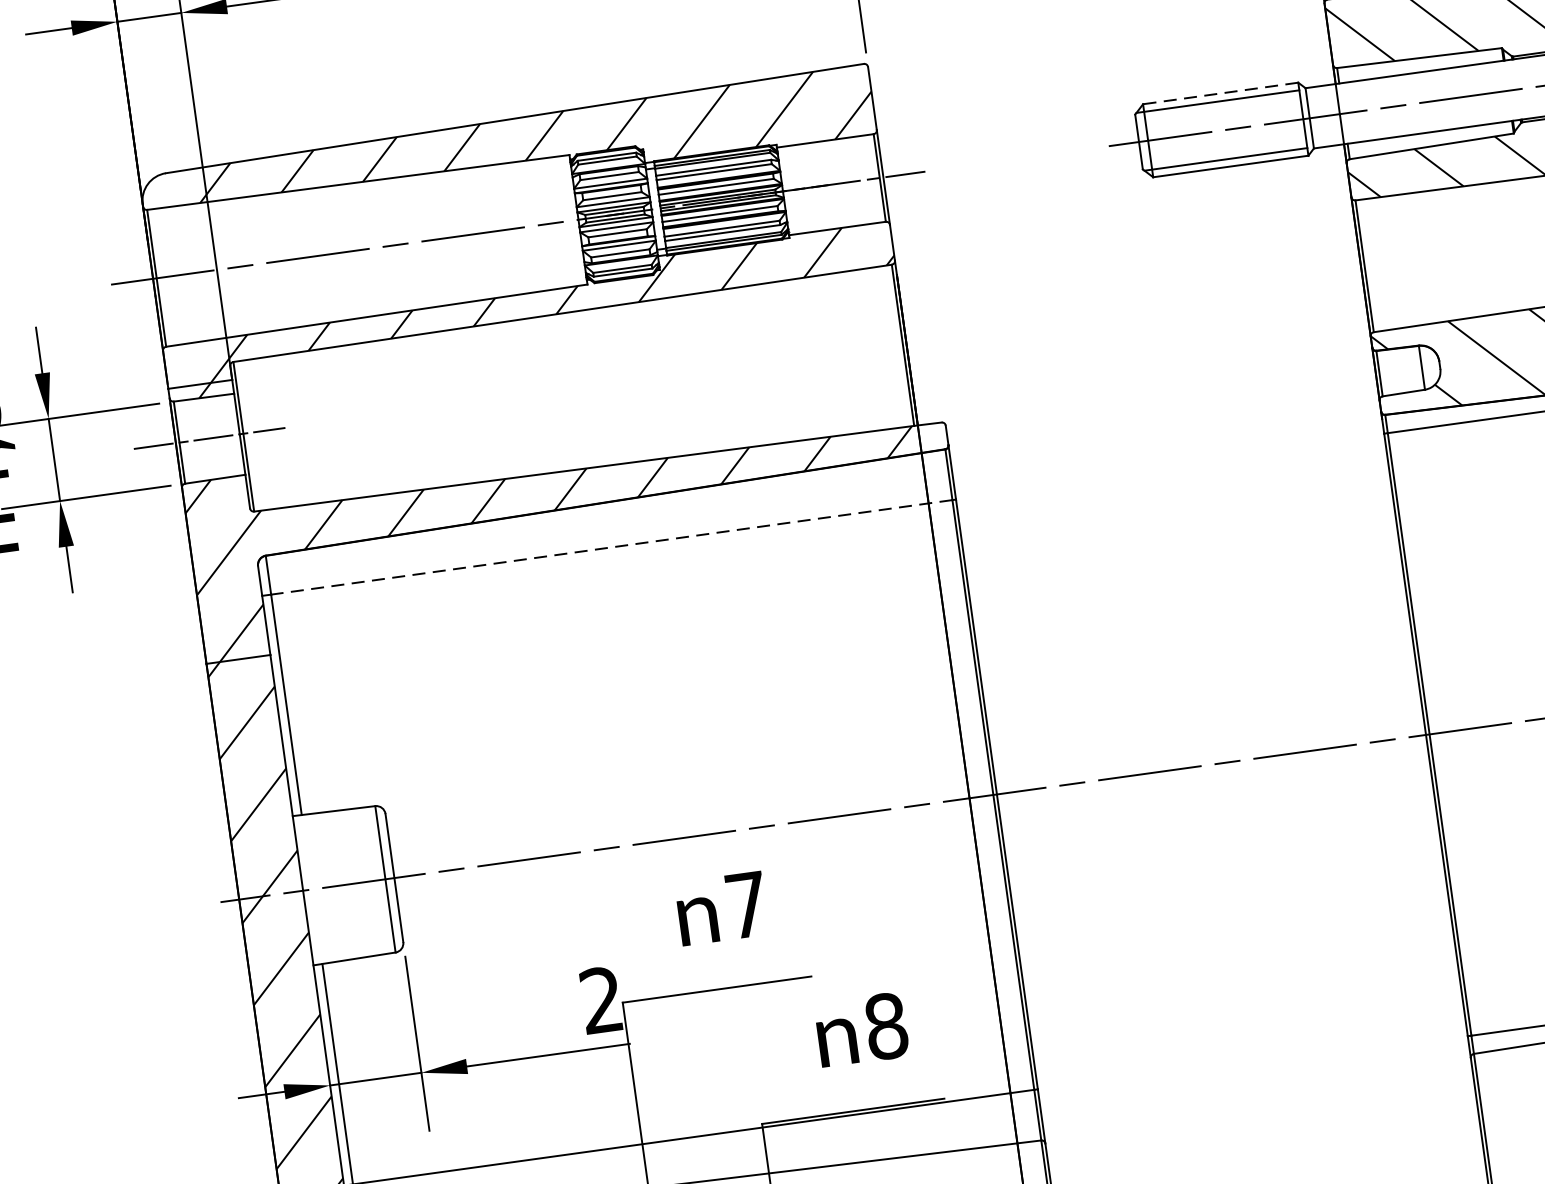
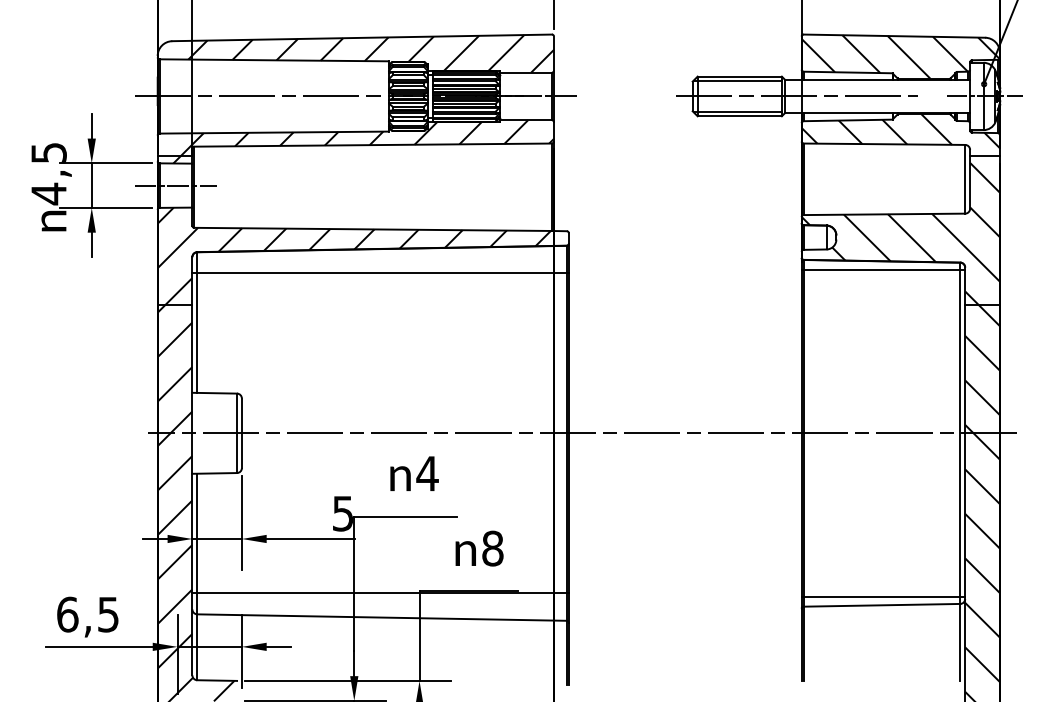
line: (1220, 93) -> (739, 76), dashed -> solid
line: (612, 547) -> (382, 273), dashed -> solid
text: (746, 904) -> (427, 473), 7 -> 4
text: (600, 1000) -> (342, 513), 2 -> 5

